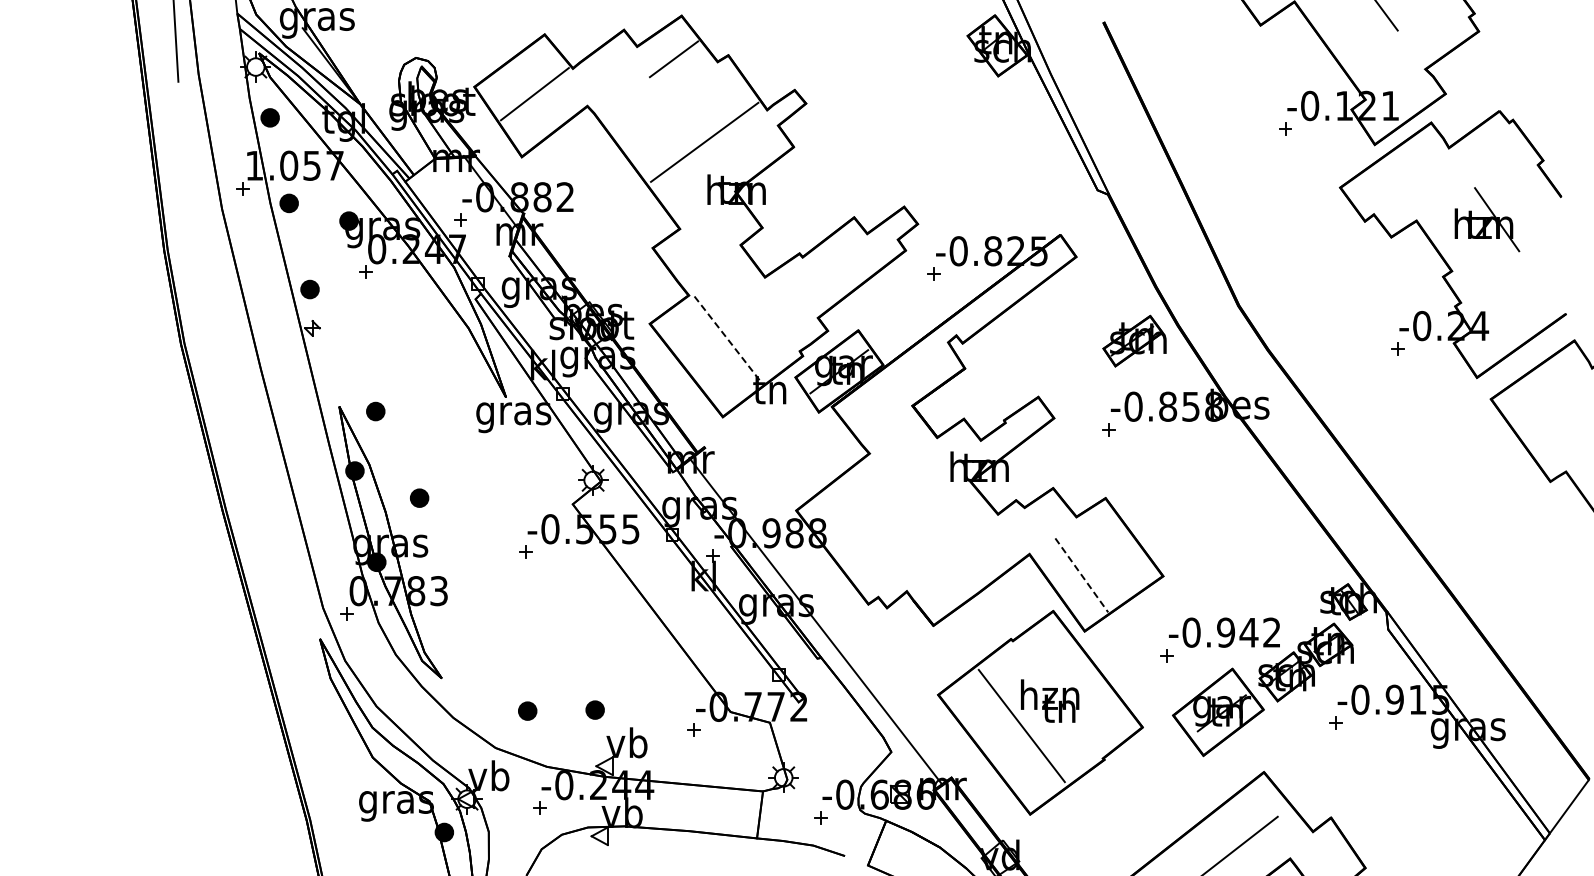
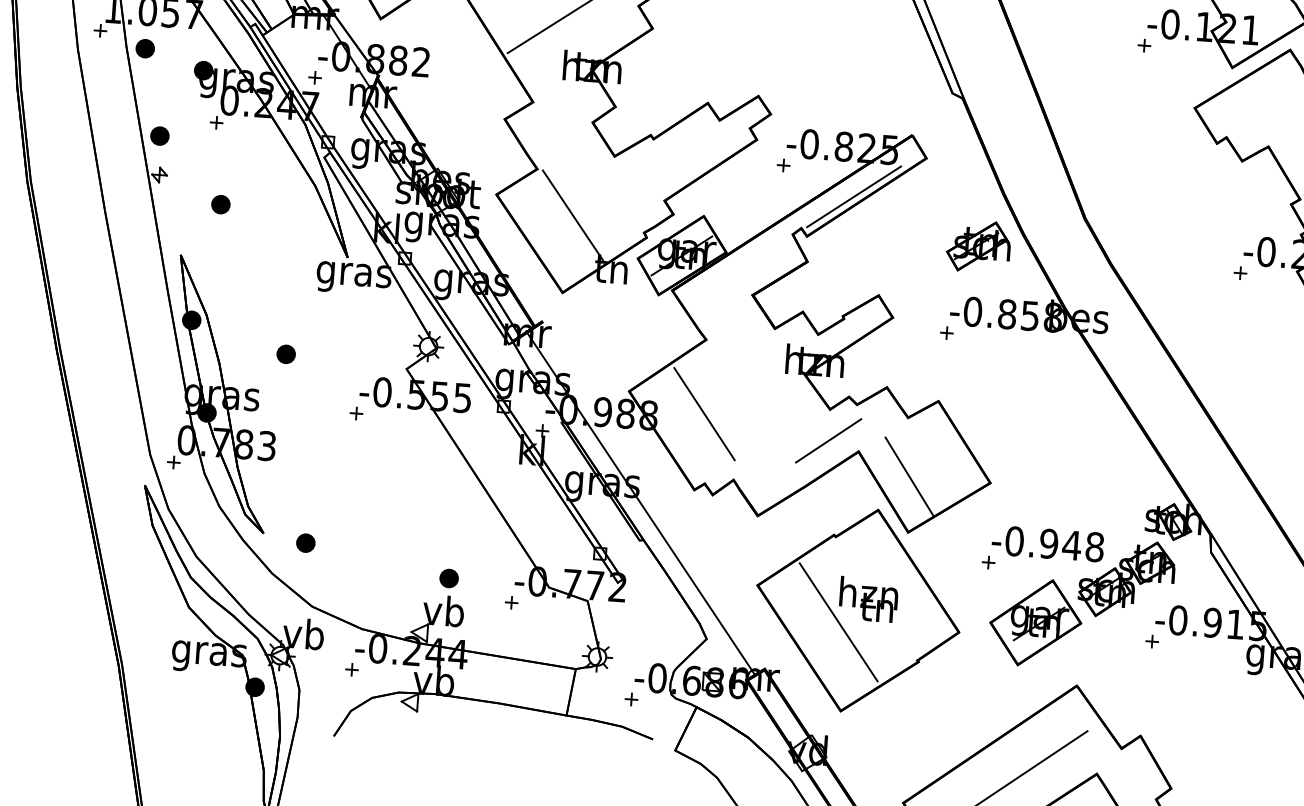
line: (1006, 300) -> (853, 196), added
line: (727, 339) -> (572, 215), dashed -> solid
part: (375, 411) -> (220, 204), moved
part: (419, 497) -> (286, 353), moved
line: (872, 527) -> (703, 413), added
line: (998, 545) -> (828, 440), added
line: (1082, 575) -> (909, 476), dashed -> solid
text: (1272, 632) -> (1095, 547), -0.942 -> -0.948
part: (594, 709) -> (448, 577), moved
part: (527, 710) -> (305, 542), moved

